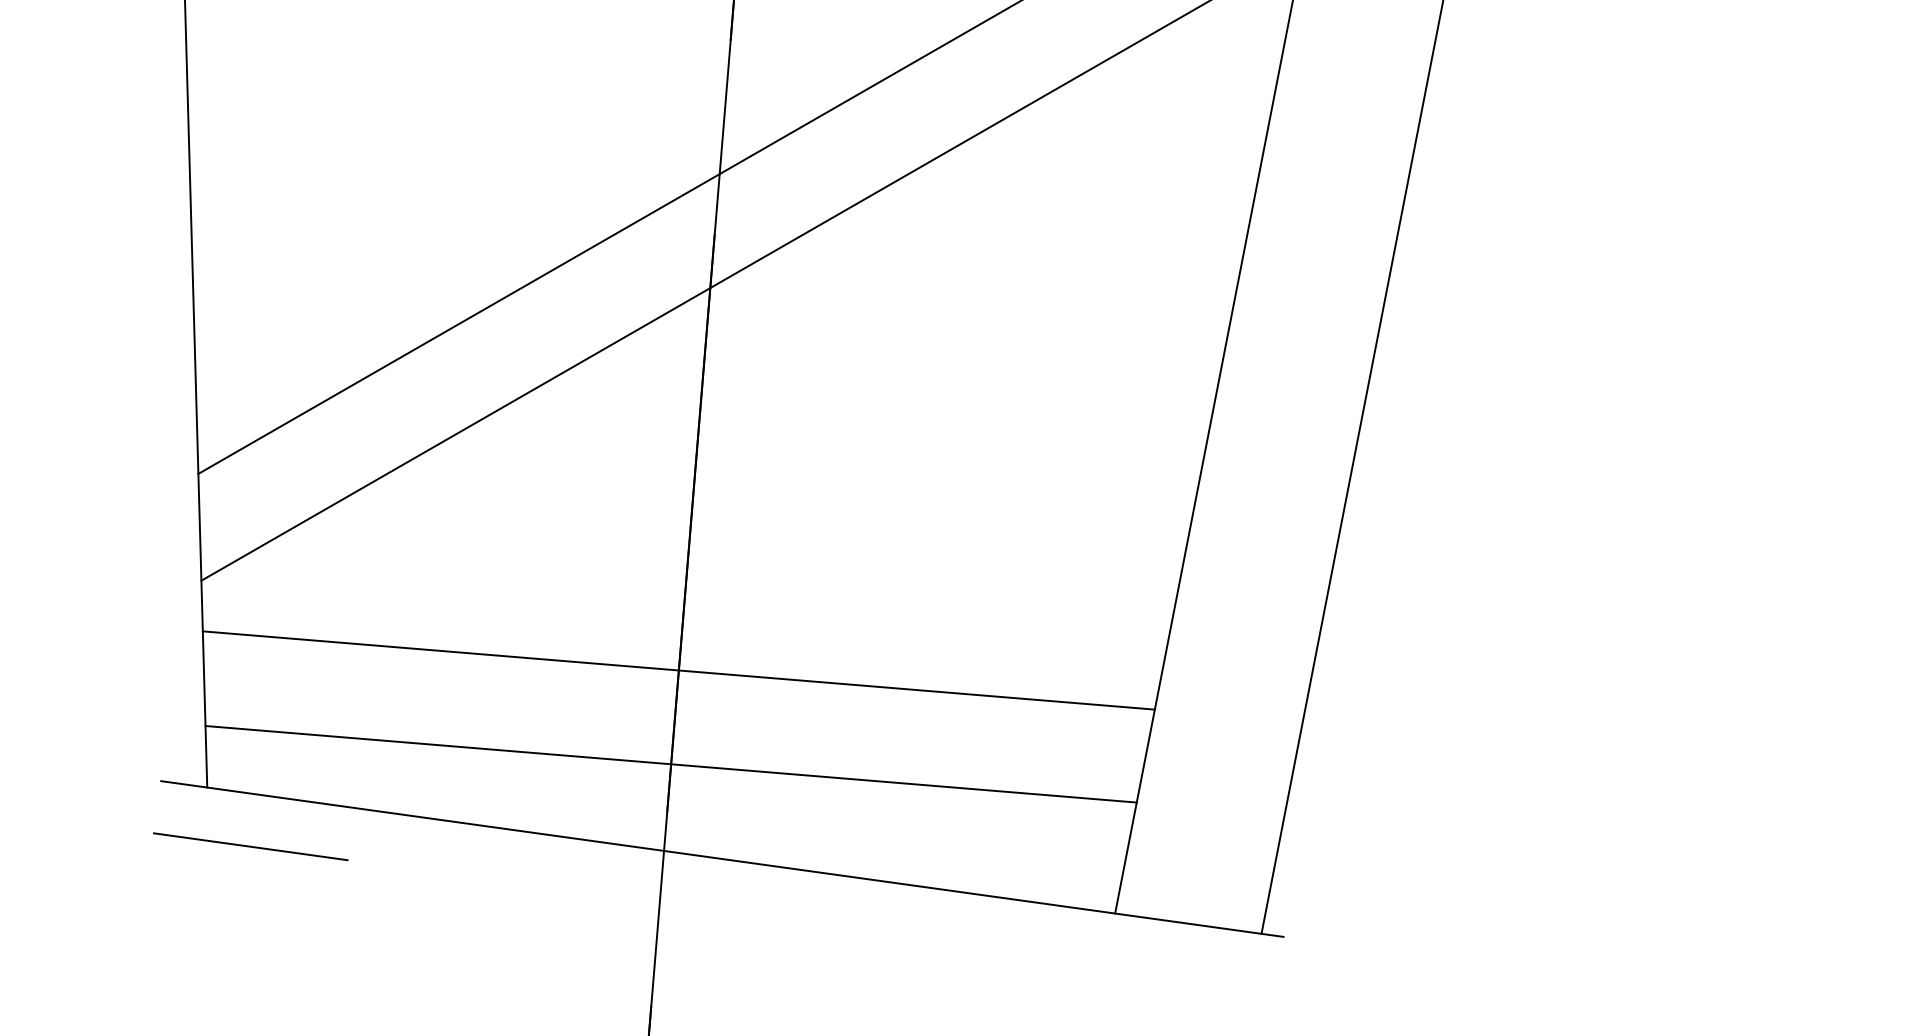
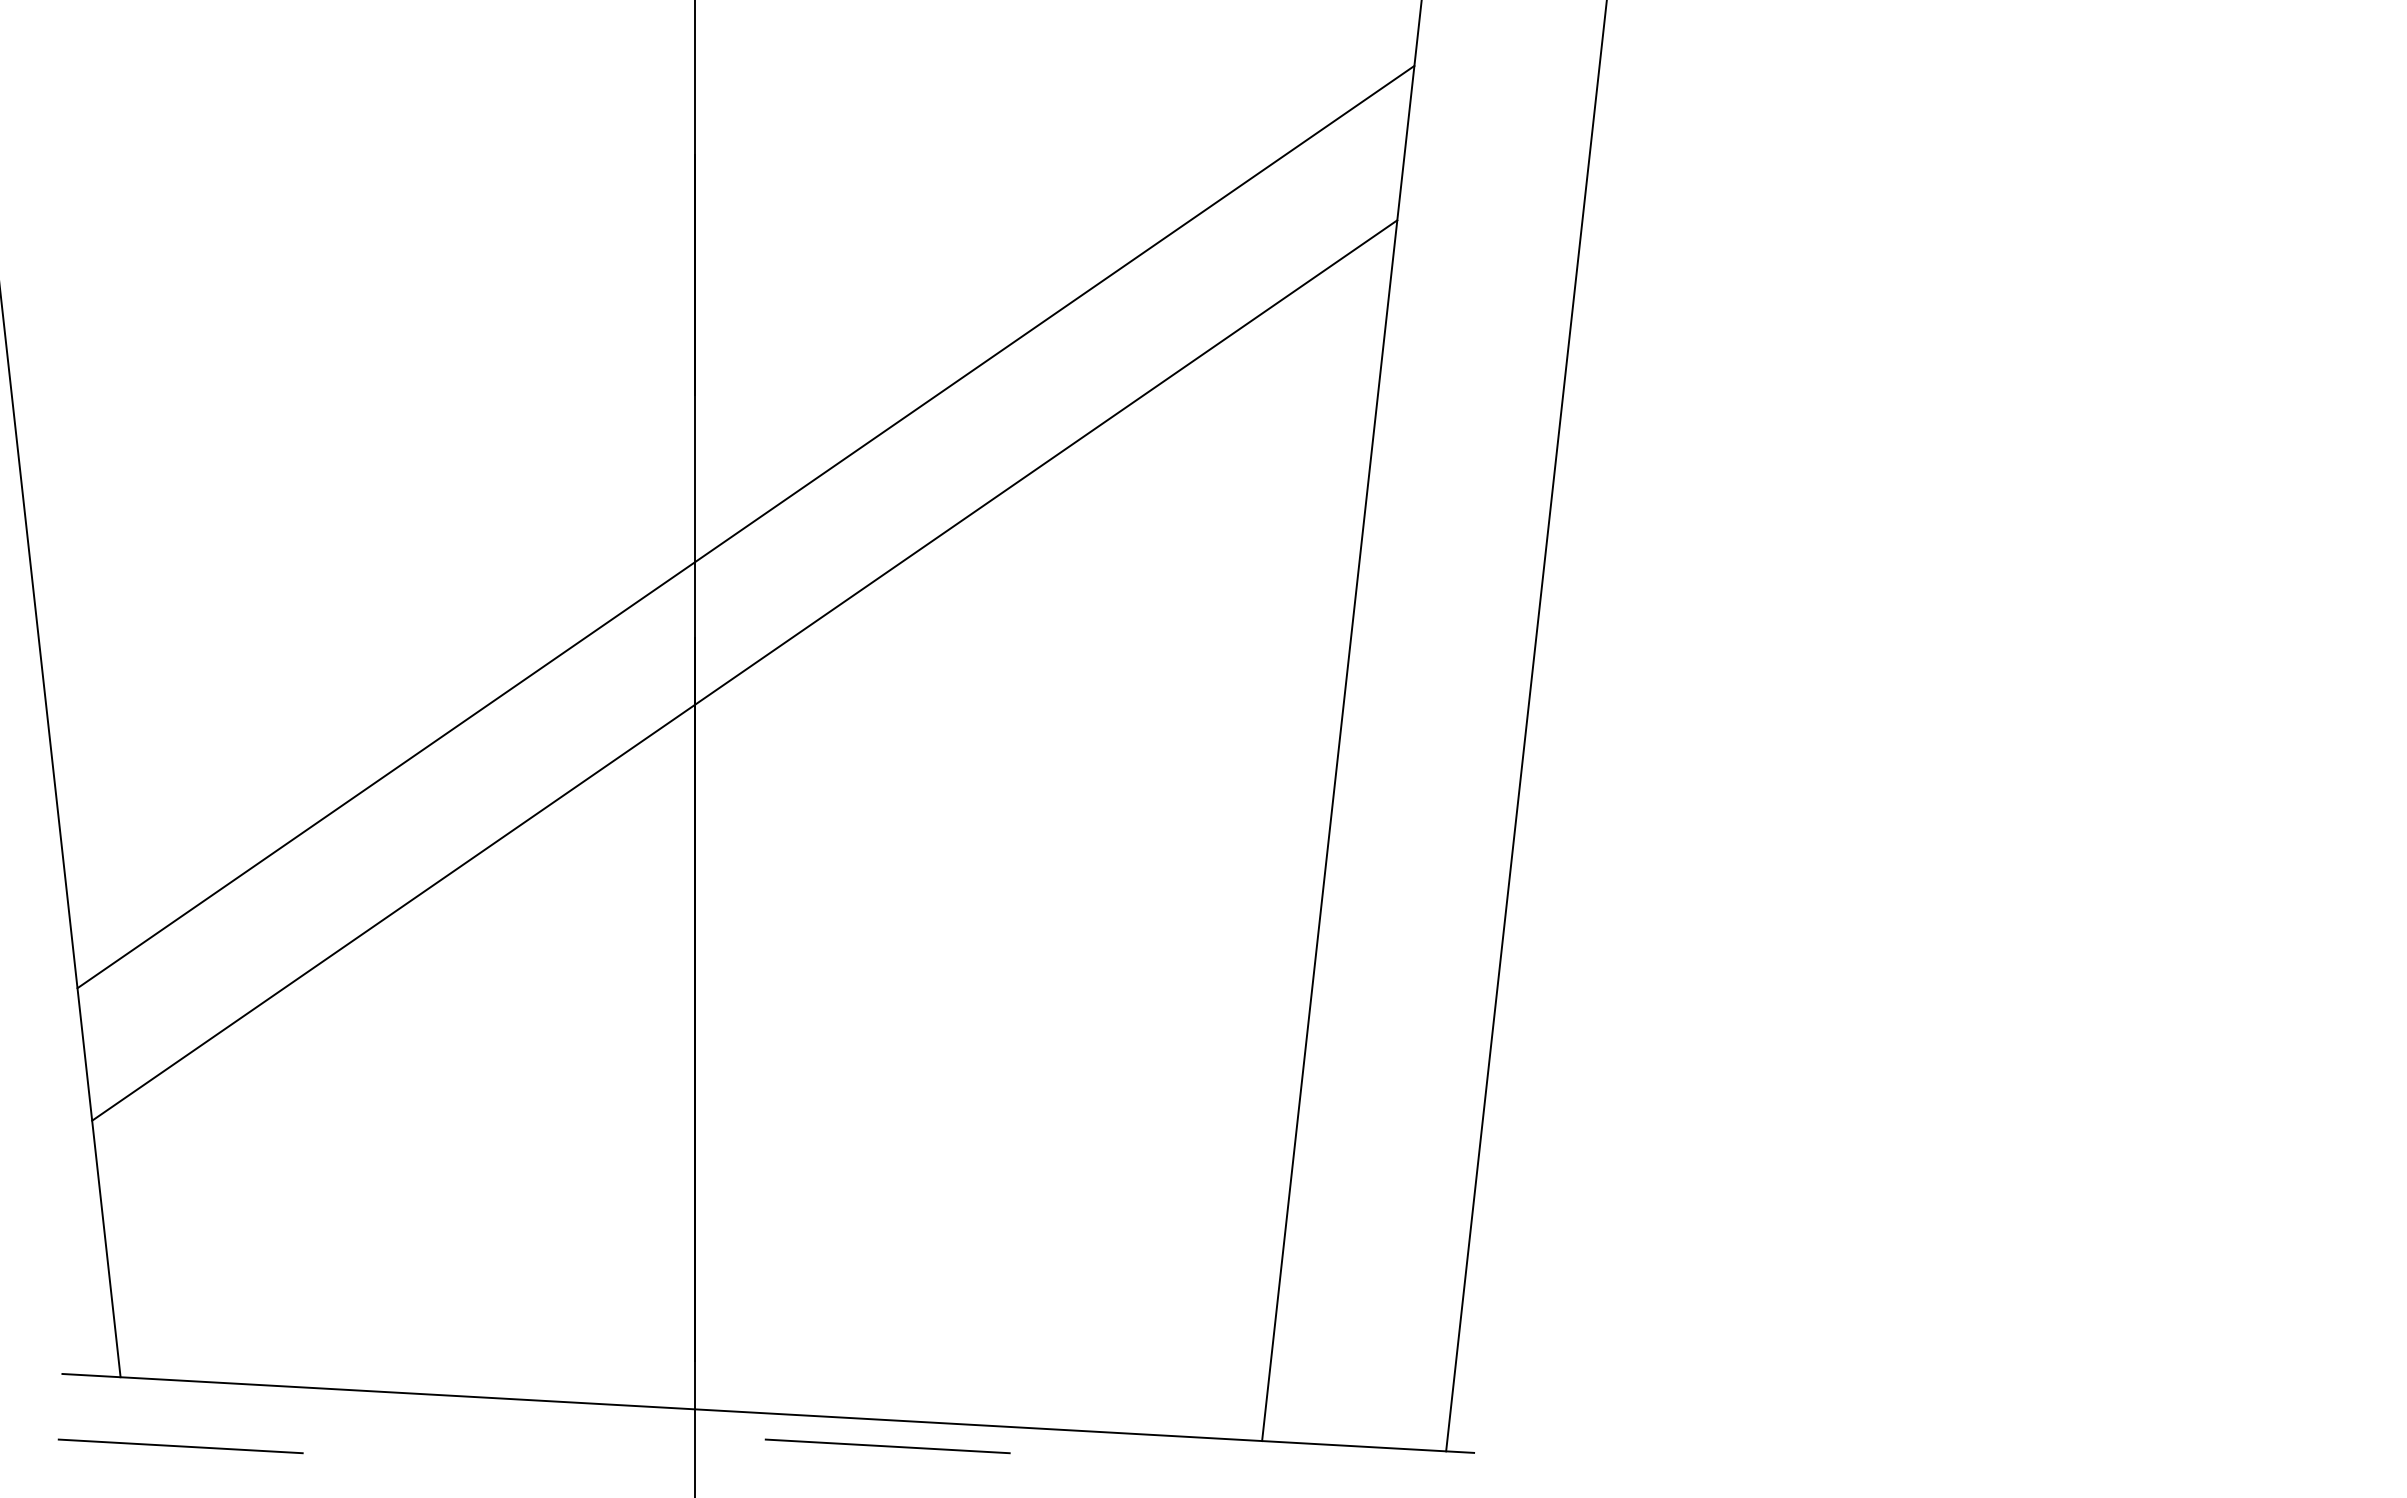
line: (678, 670) -> (694, 1183), removed
line: (670, 763) -> (694, 1300), removed
line: (815, 893) -> (887, 1446), added

